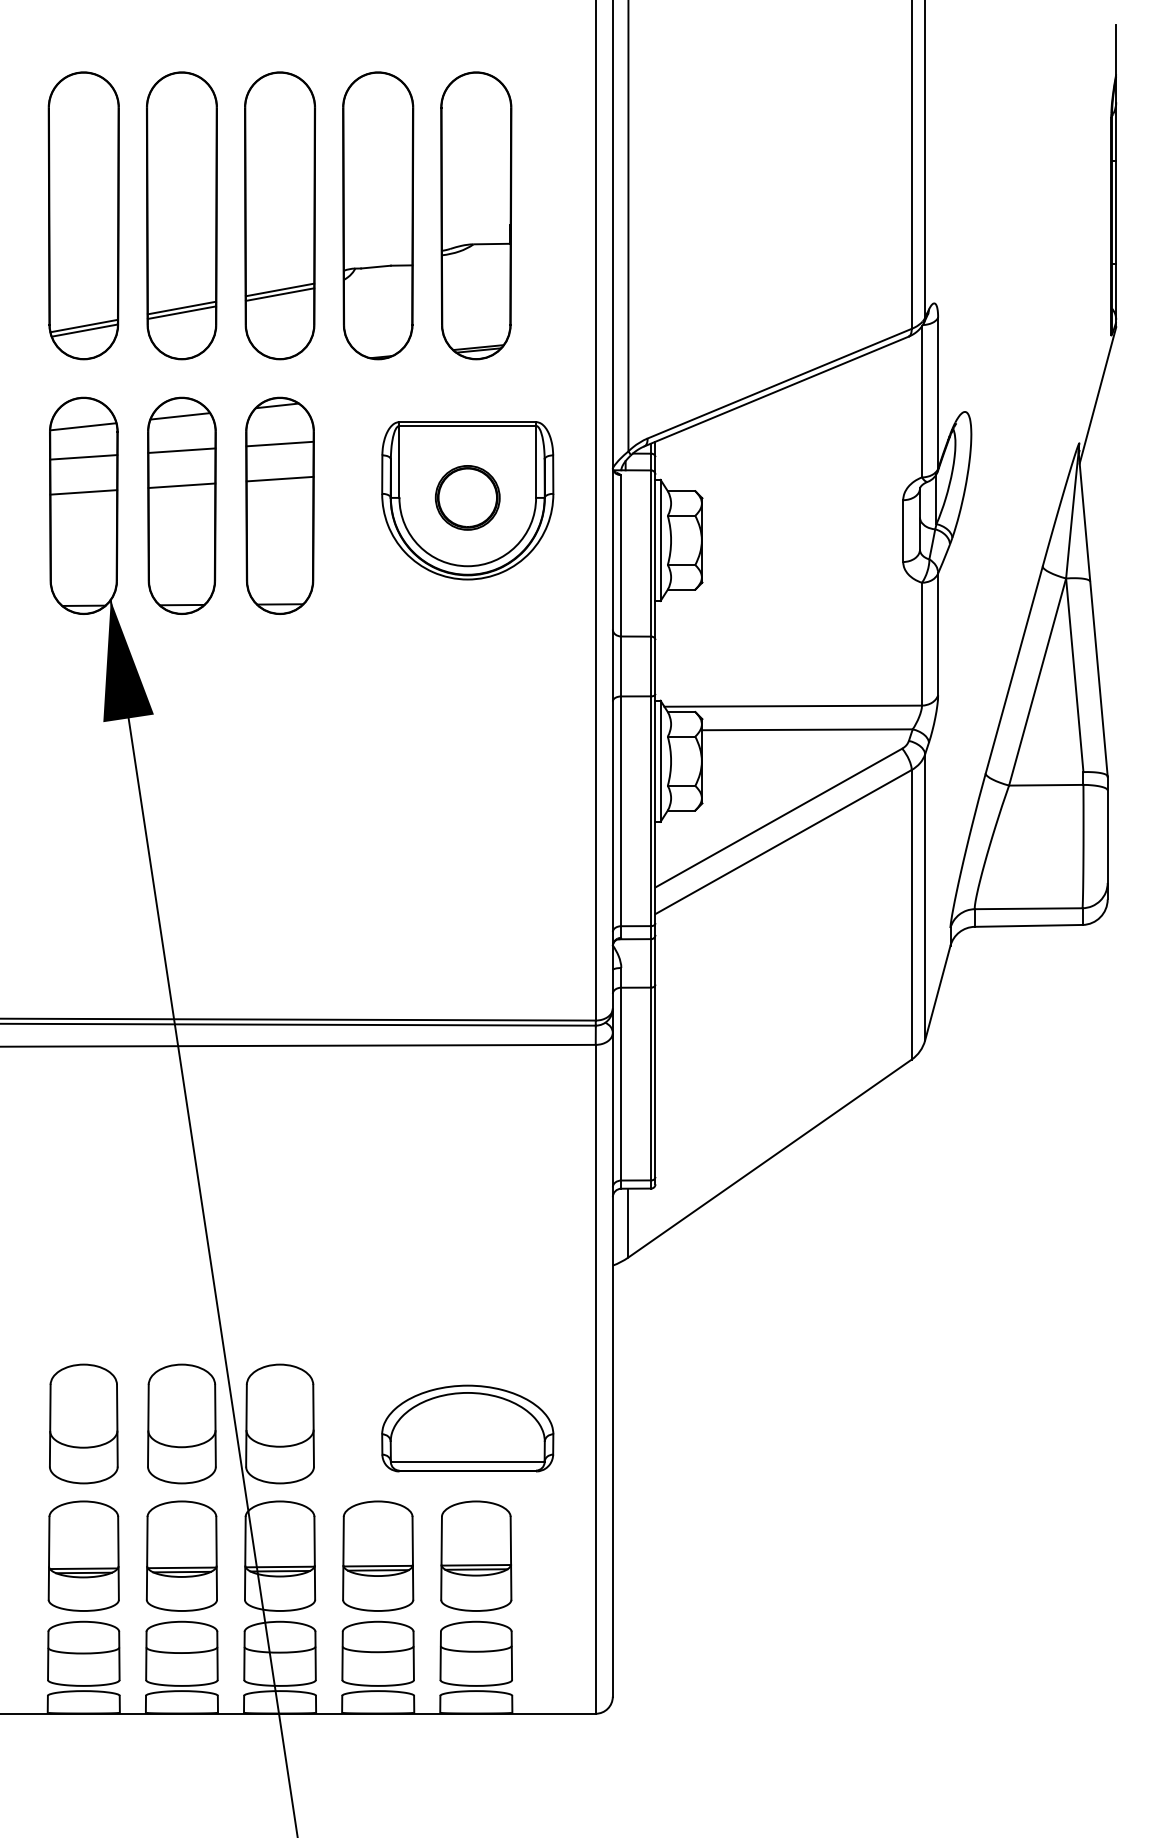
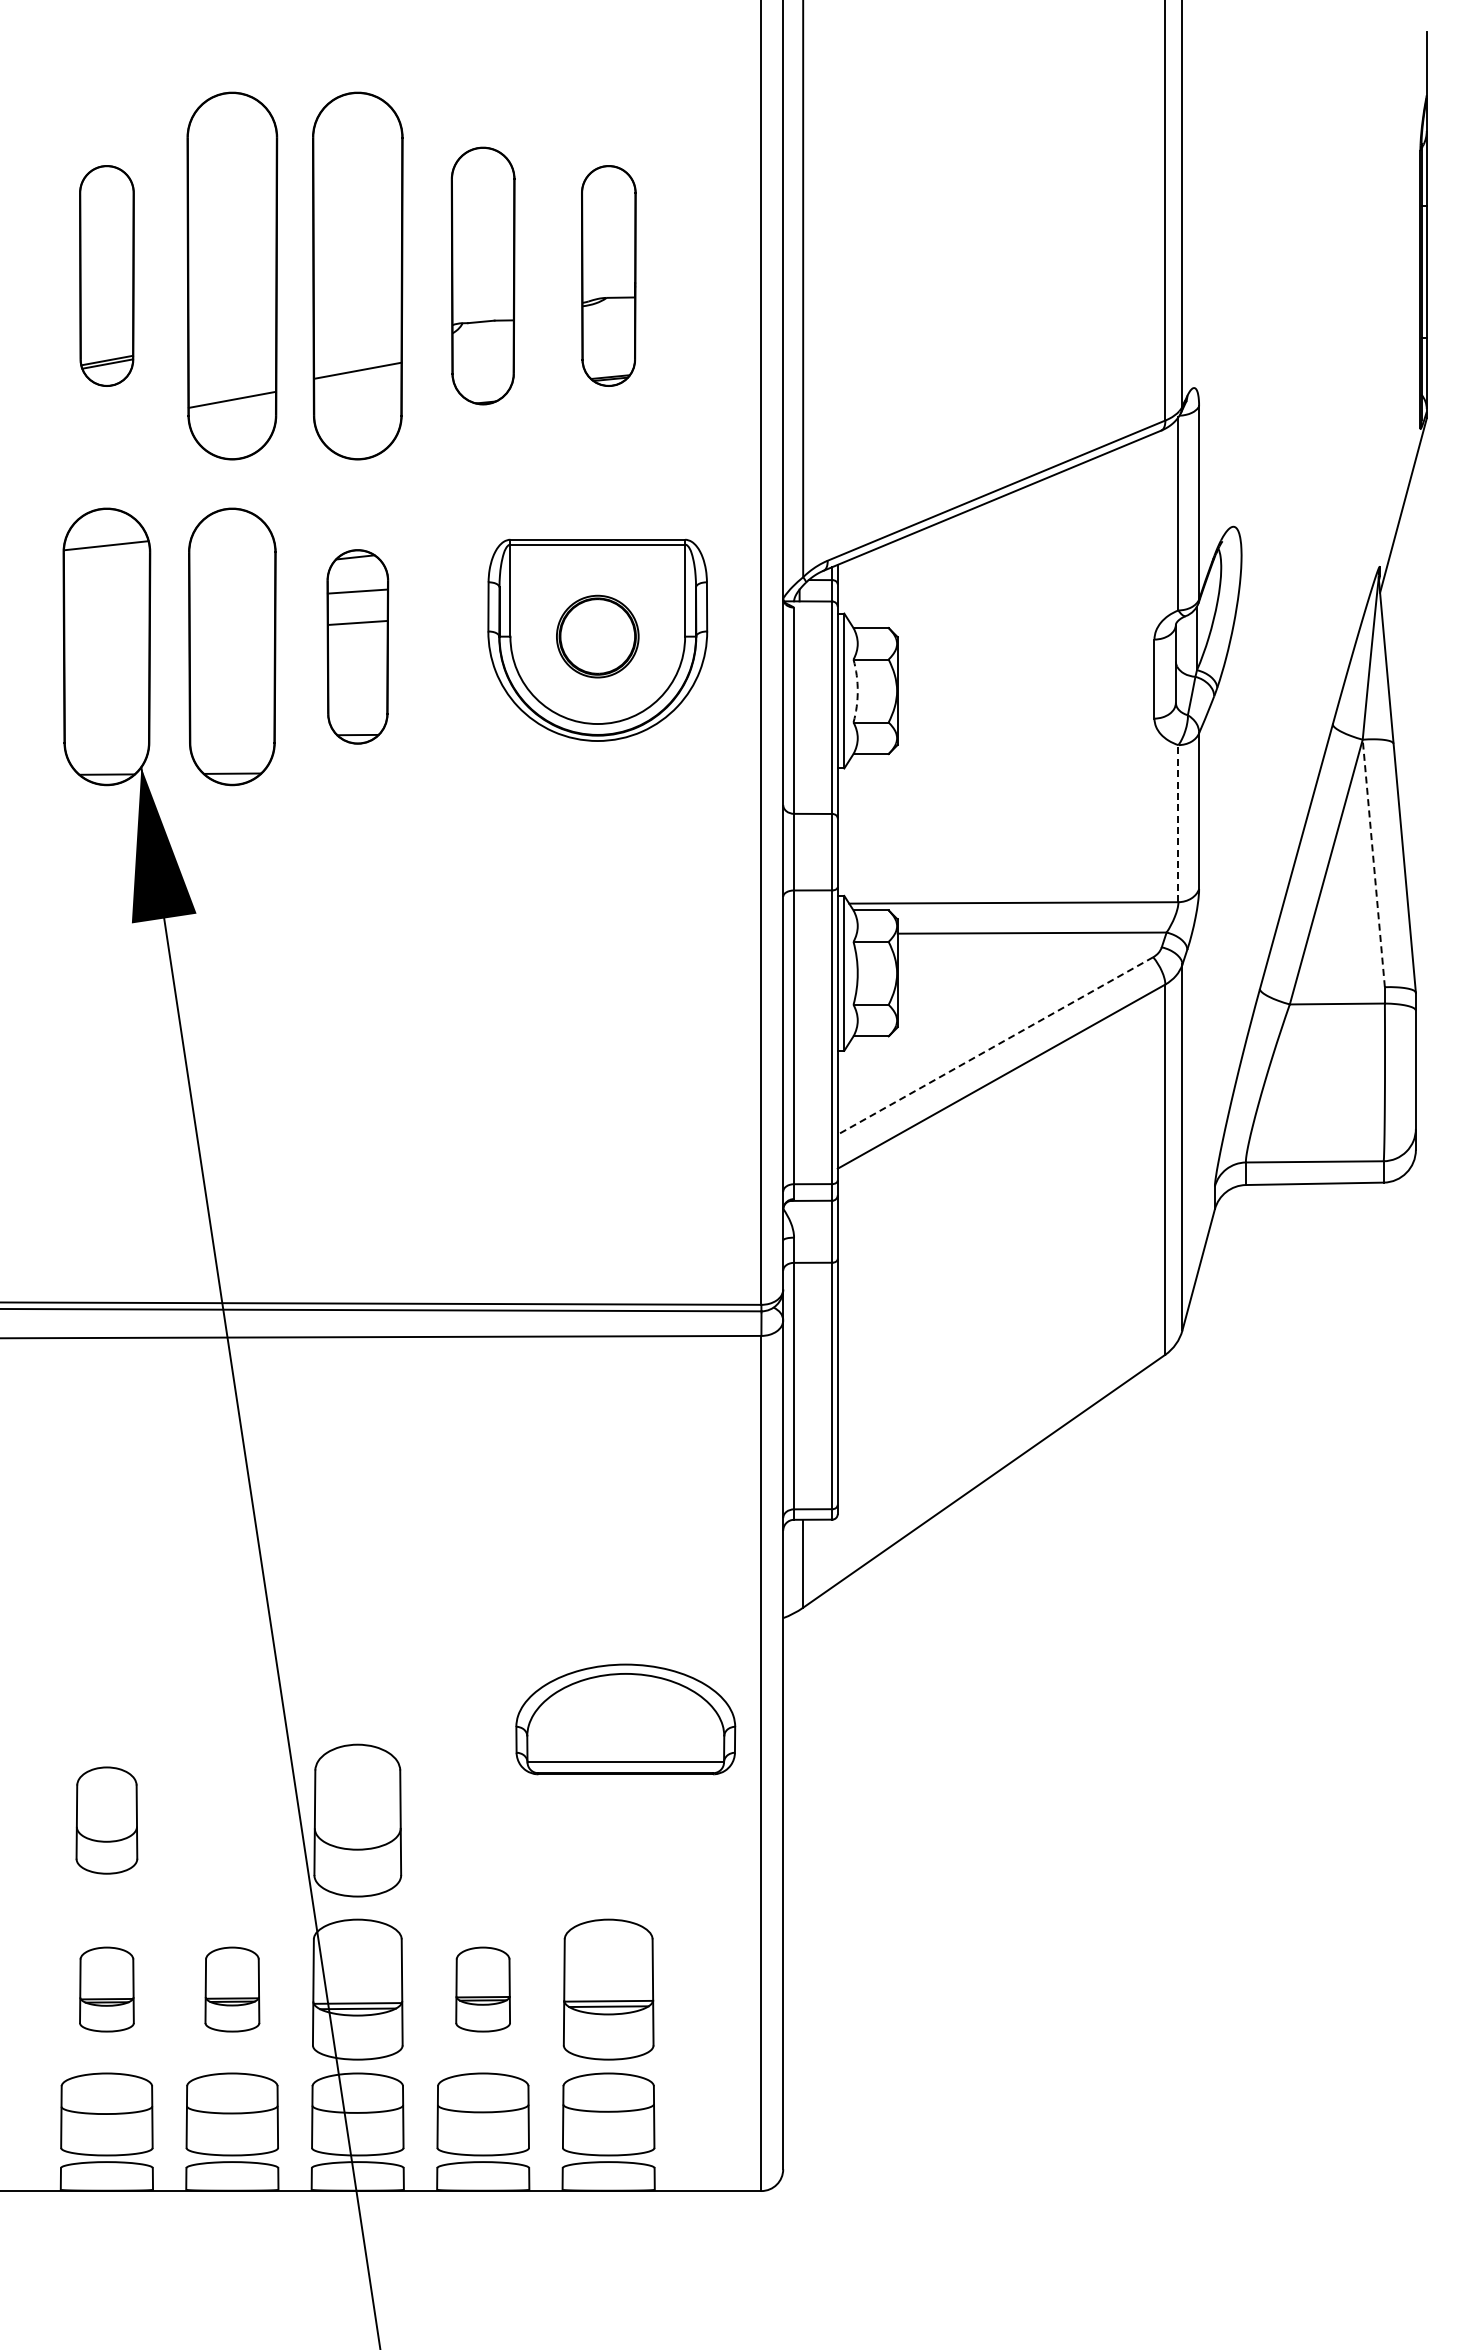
part: (83, 215) -> (106, 275), size x0.6
part: (377, 215) -> (482, 275), size x0.7
part: (476, 215) -> (608, 275), size x0.6
line: (279, 294) -> (357, 376), removed
line: (182, 307) -> (232, 393), removed
line: (180, 416) -> (230, 532), removed
line: (182, 450) -> (232, 576), removed
line: (83, 457) -> (106, 584), removed
line: (182, 486) -> (232, 621), removed
line: (83, 492) -> (106, 629), removed
part: (279, 505) -> (357, 646), size x0.7
arc: (670, 540) -> (857, 691), solid -> dashed
line: (922, 644) -> (1178, 823), solid -> dashed
line: (1074, 674) -> (1373, 862), solid -> dashed
line: (778, 817) -> (995, 1045), solid -> dashed
part: (83, 1423) -> (106, 1820), size x0.7
part: (182, 1423) -> (232, 1820), removed
part: (467, 1428) -> (625, 1719), moved
part: (83, 1556) -> (106, 1989), size x0.6
part: (182, 1556) -> (232, 1989), size x0.6
part: (377, 1556) -> (482, 1989), size x0.6

